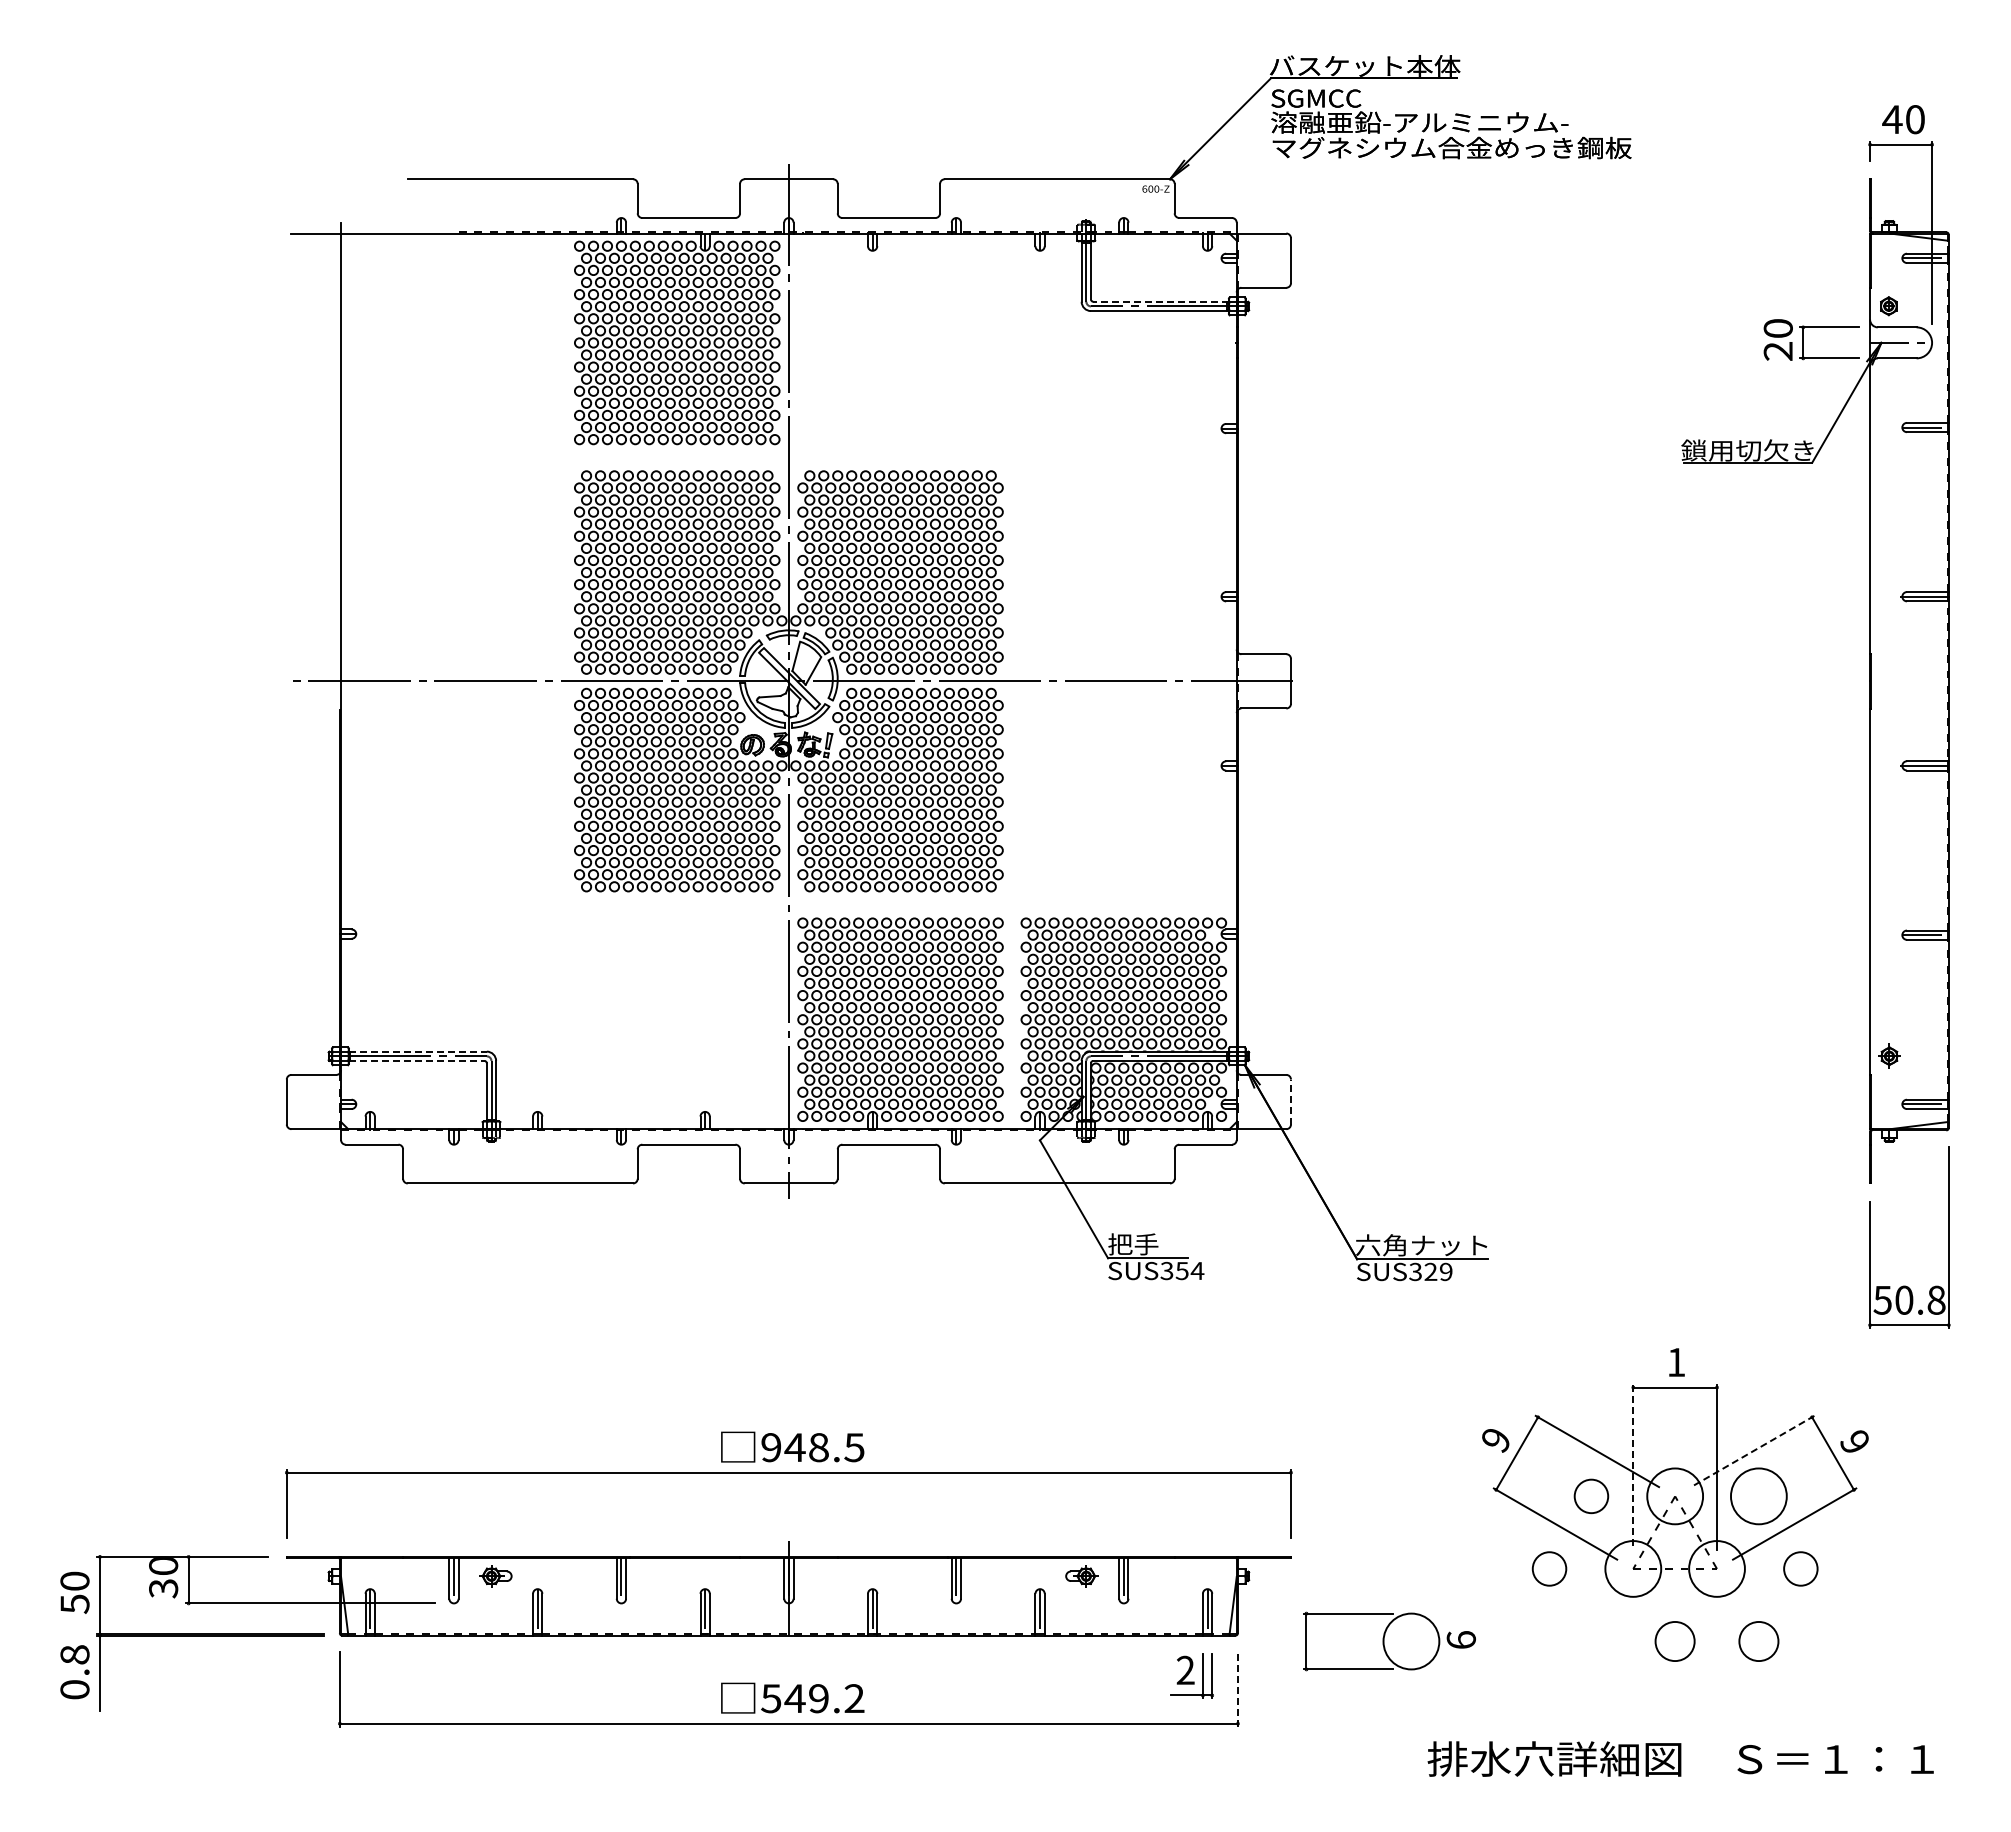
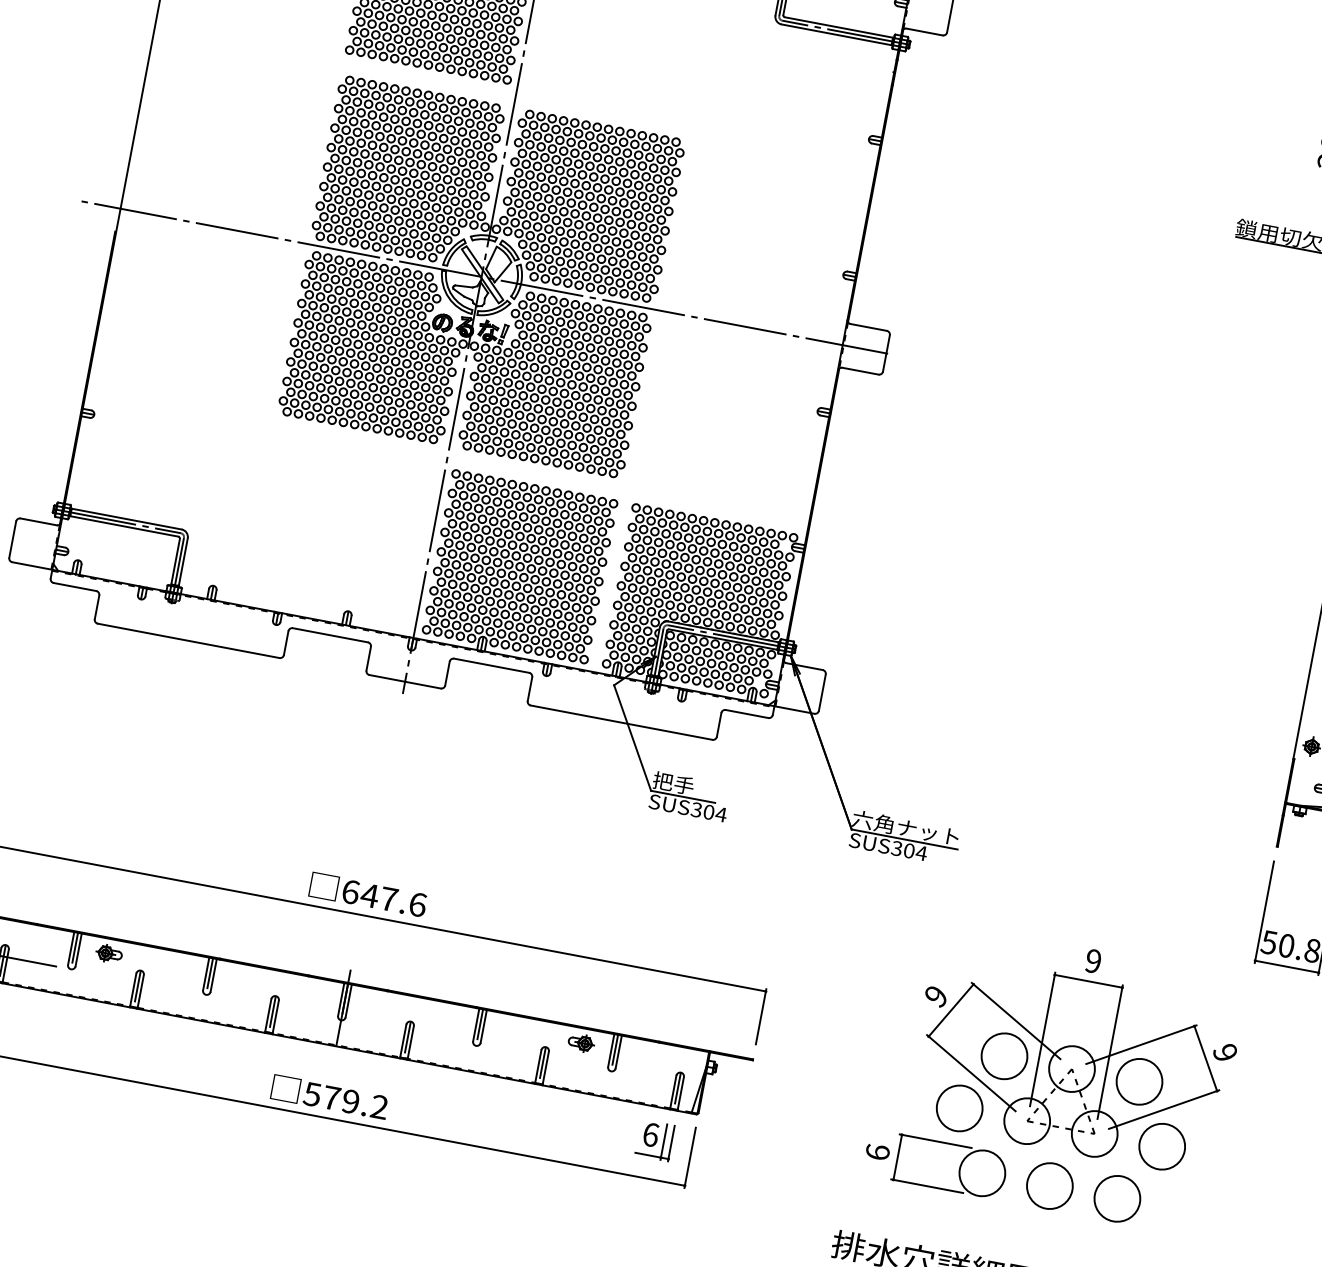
line: (1161, 301) -> (839, 27), dashed -> solid
line: (418, 1051) -> (126, 518), dashed -> solid
line: (416, 1060) -> (123, 525), dashed -> solid
line: (1290, 1101) -> (822, 692), dashed -> solid
text: (1181, 1270) -> (708, 811), SUS354 -> SUS304
text: (1438, 1271) -> (915, 851), SUS329 -> SUS304
text: (1676, 1362) -> (1093, 961), 1 -> 9
text: (812, 1447) -> (383, 898), 948.5 -> 647.6
line: (1752, 1451) -> (1141, 1044), dashed -> solid
line: (1633, 1467) -> (1042, 1039), dashed -> solid
circle: (1591, 1496) -> (1004, 1056), size x1.67
circle: (1549, 1568) -> (959, 1108), size x1.67
circle: (1800, 1568) -> (1162, 1146), size x1.67
part: (1382, 1641) -> (959, 1168), moved
circle: (1674, 1641) -> (1049, 1185), size x1.43
circle: (1758, 1641) -> (1117, 1198), size x1.43
text: (1185, 1670) -> (650, 1134), 2 -> 6
line: (1237, 1688) -> (689, 1157), dashed -> solid
text: (794, 1698) -> (331, 1097), 549.2 -> 579.2

